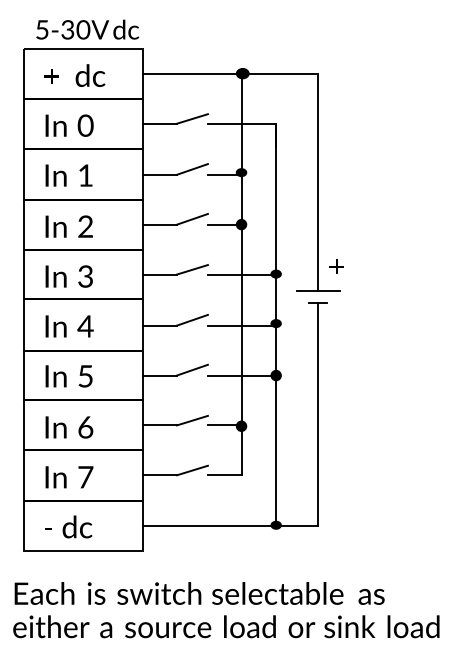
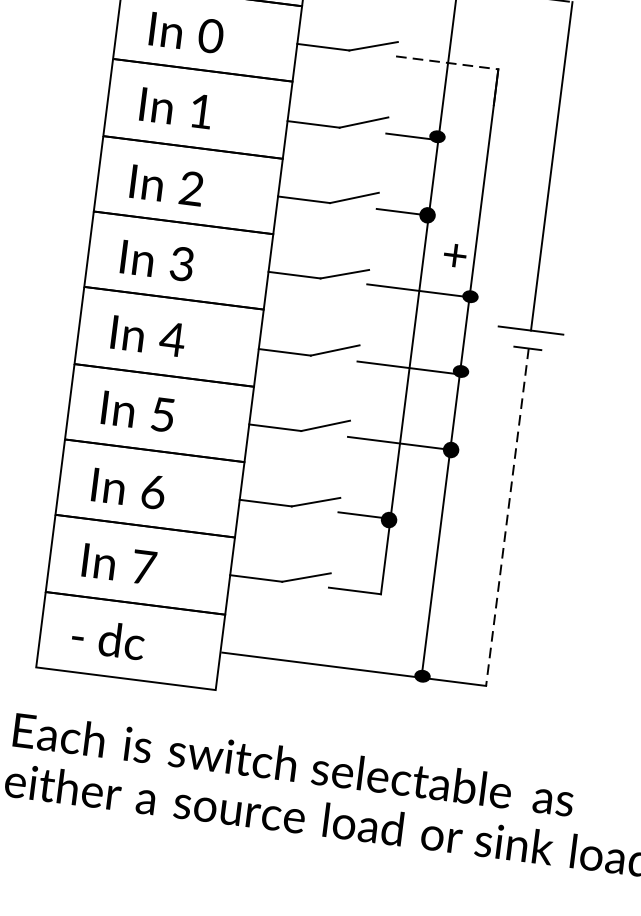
line: (241, 123) -> (446, 62), solid -> dashed
text: (336, 266) -> (454, 255), moved
line: (318, 414) -> (507, 516), solid -> dashed

